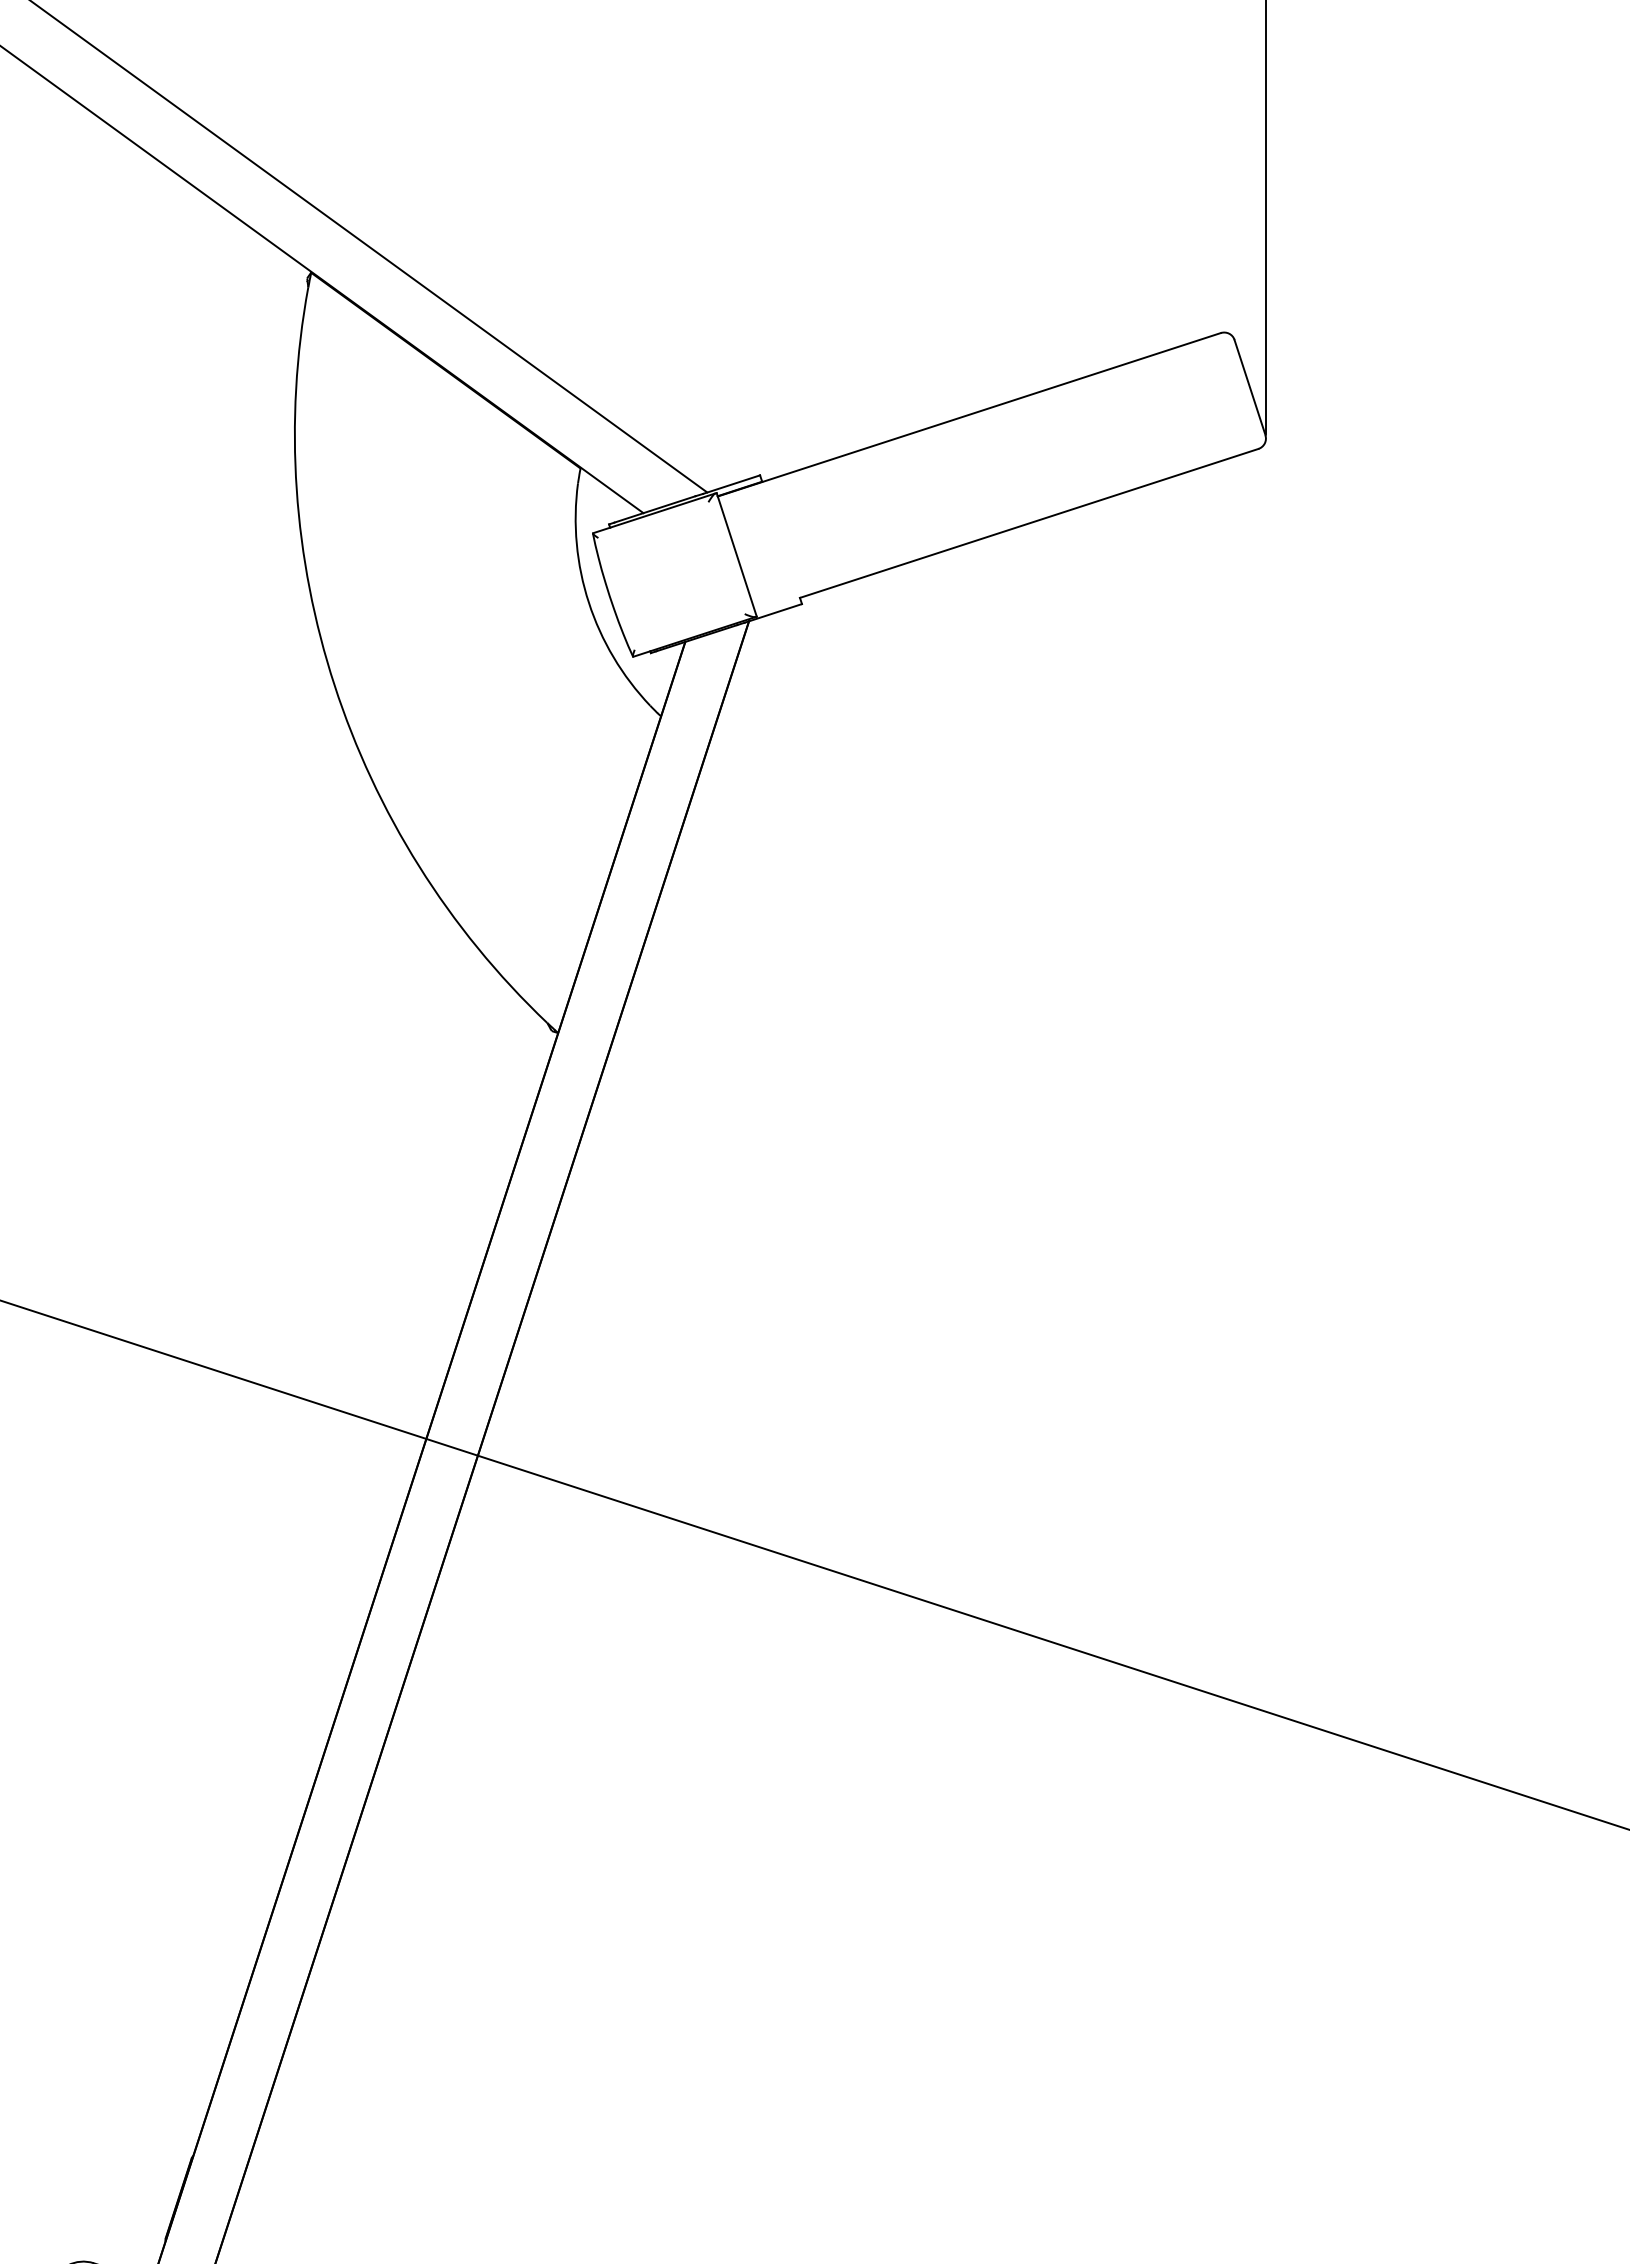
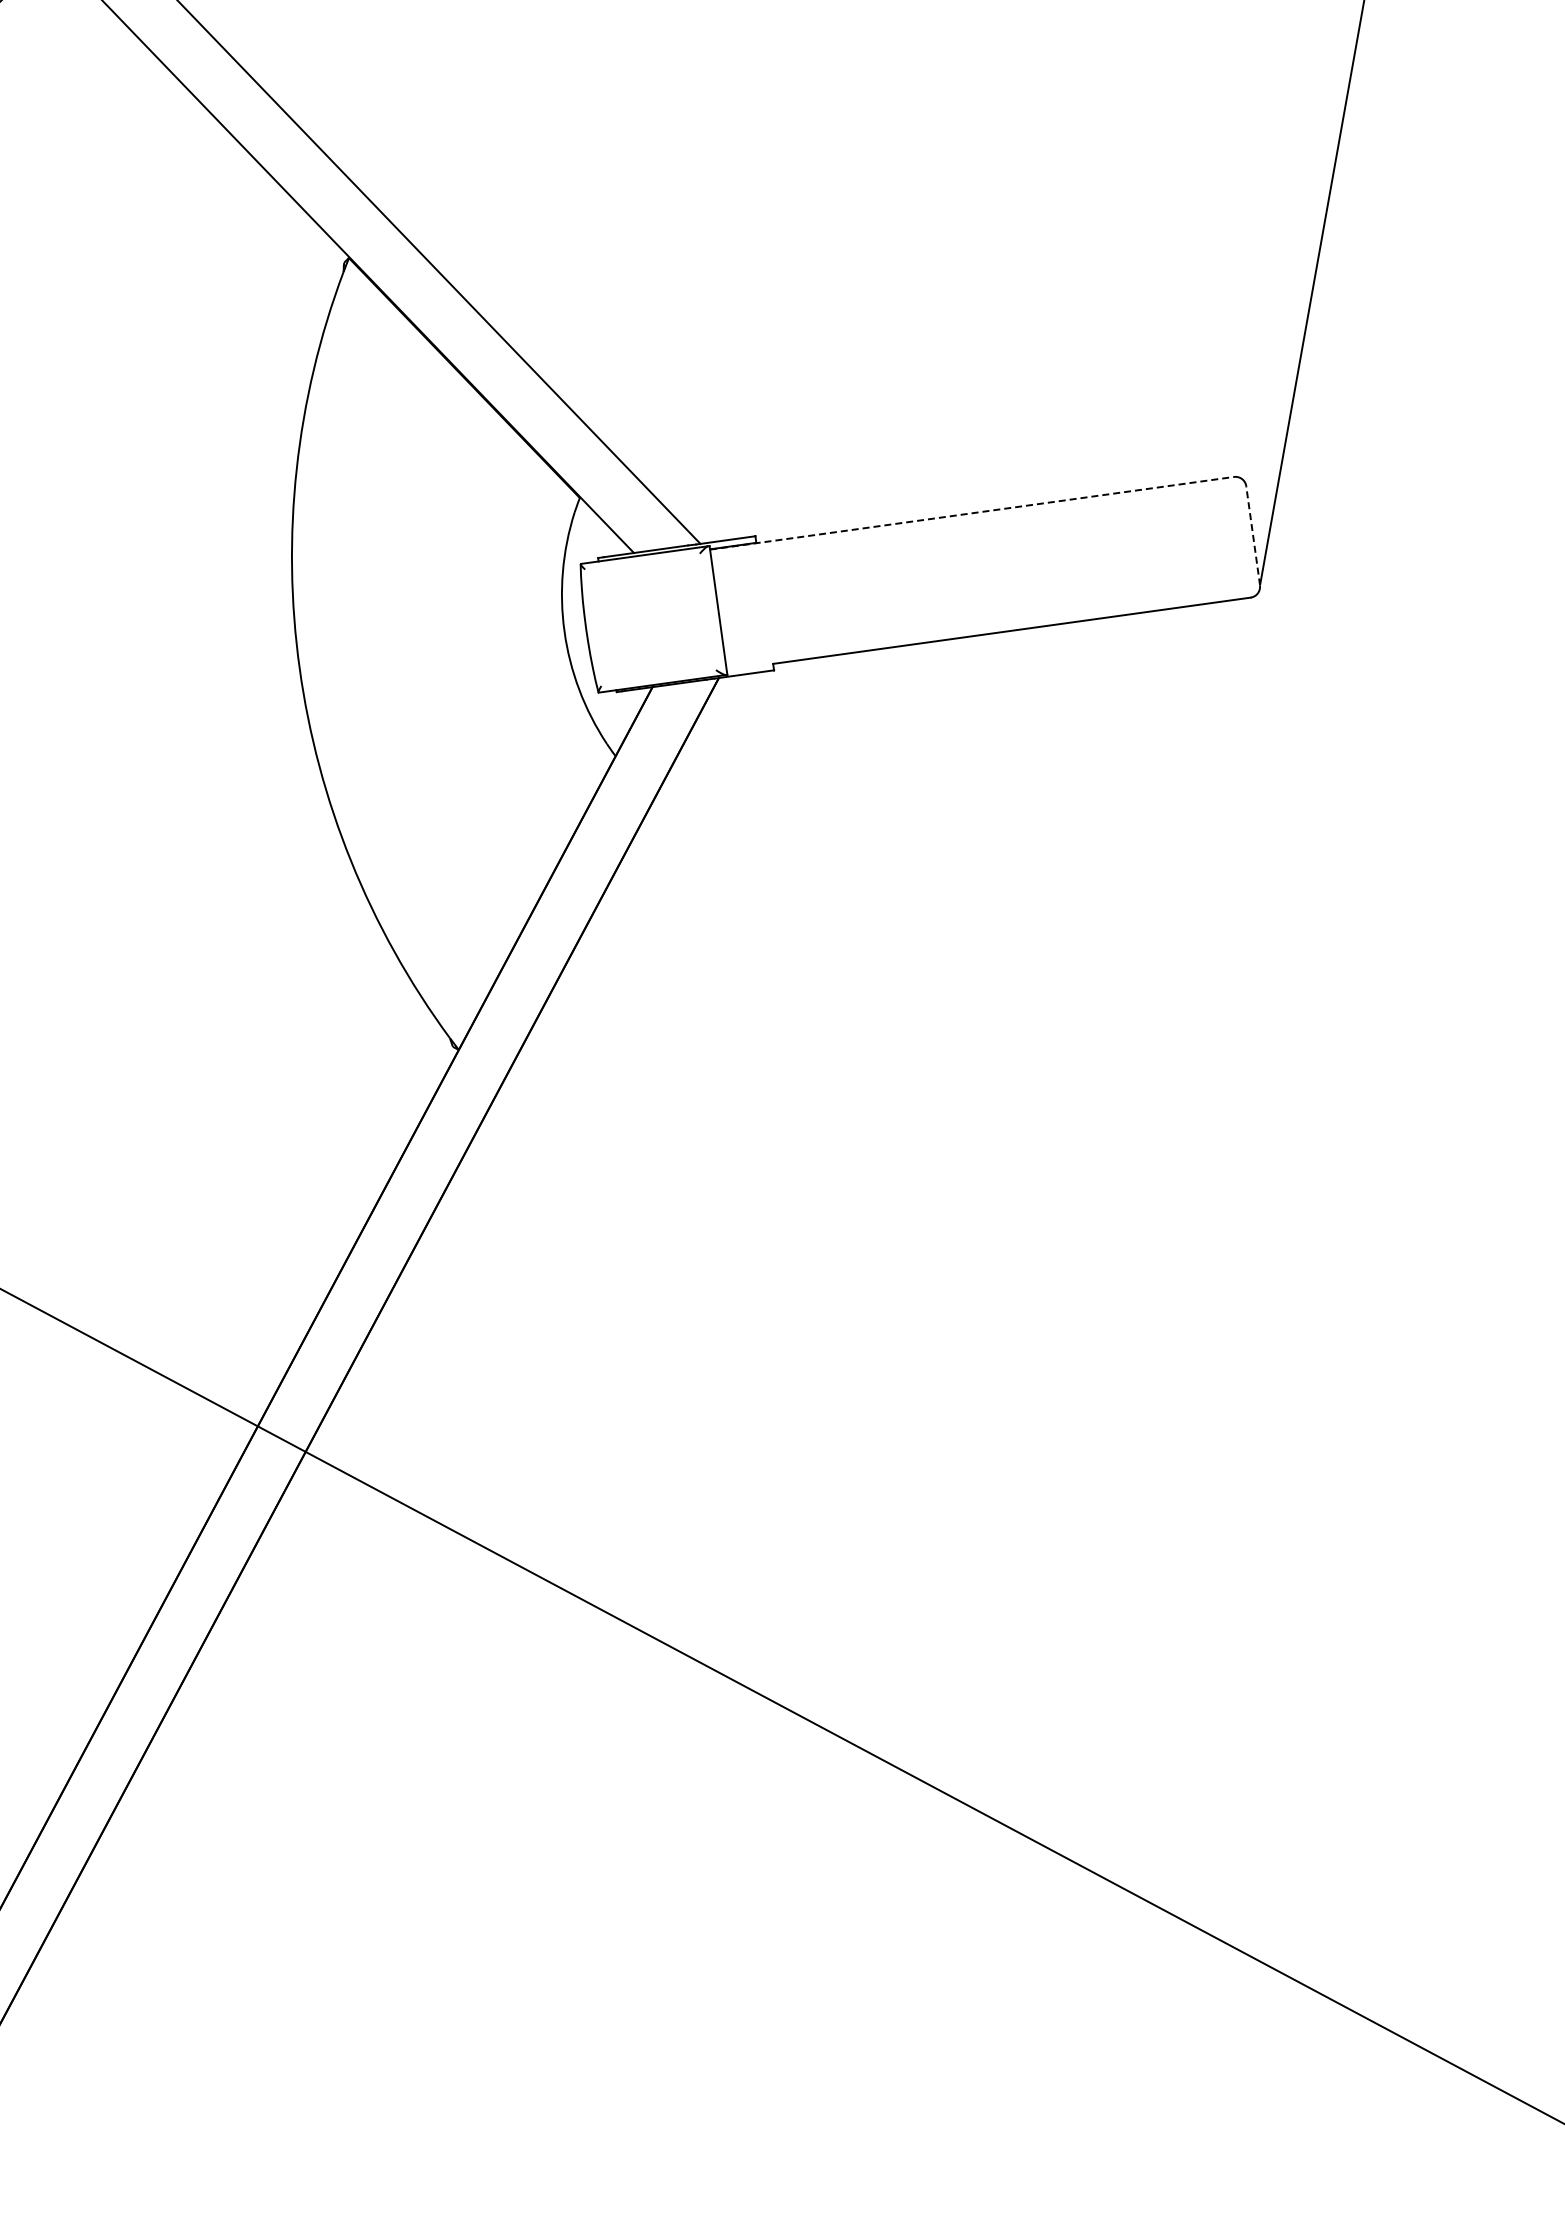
line: (1249, 387) -> (1252, 535), solid -> dashed
line: (969, 414) -> (972, 513), solid -> dashed

